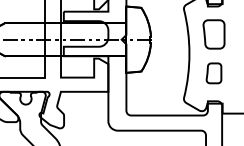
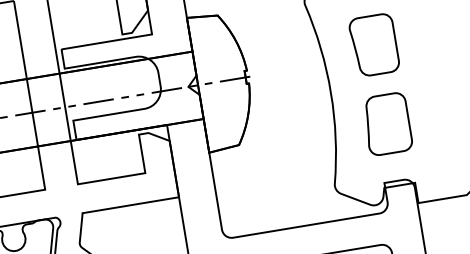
part: (213, 73) -> (386, 124), size x1.43

